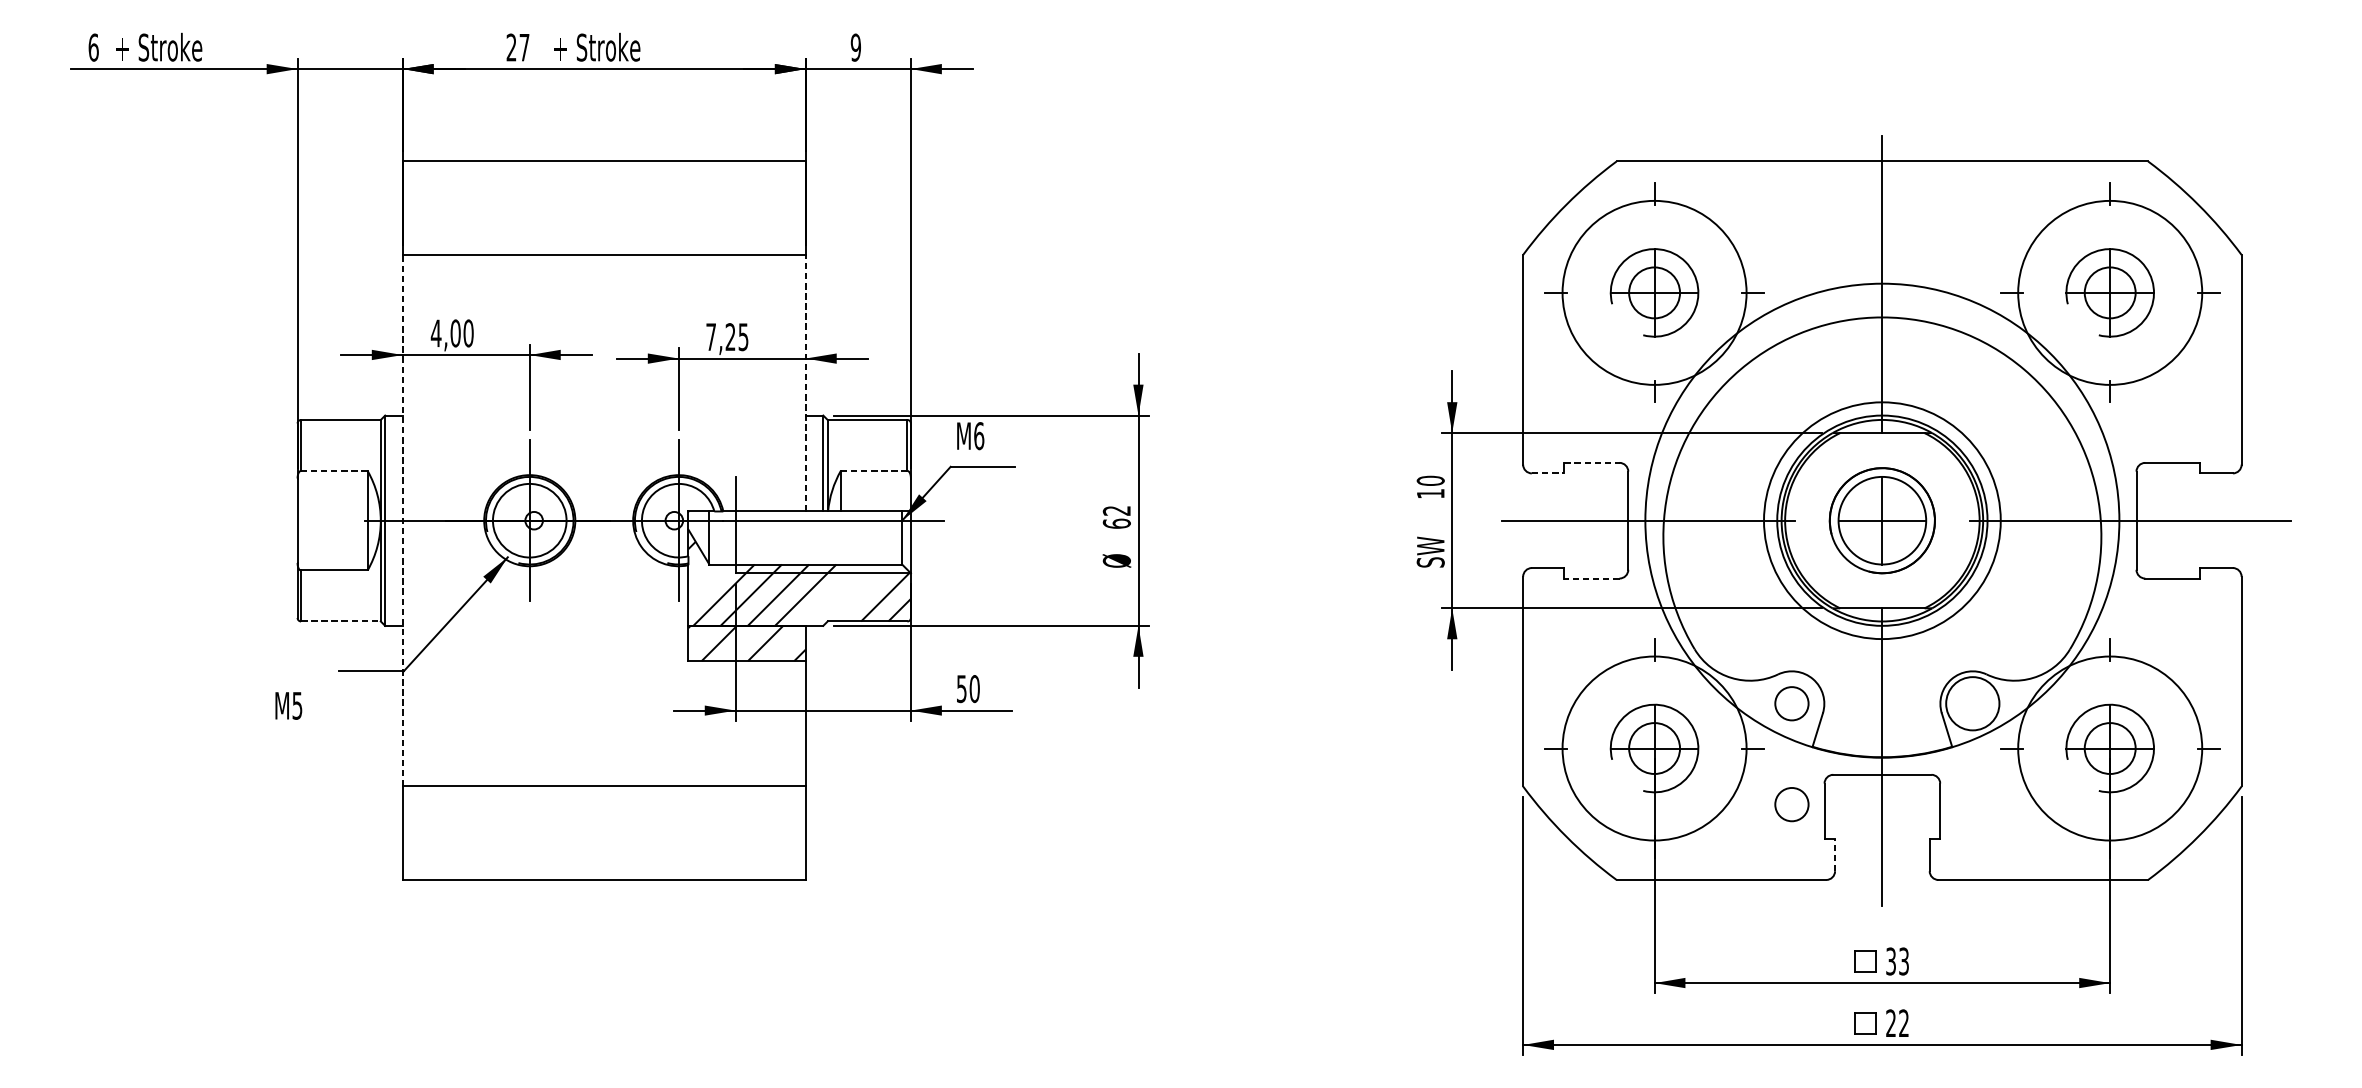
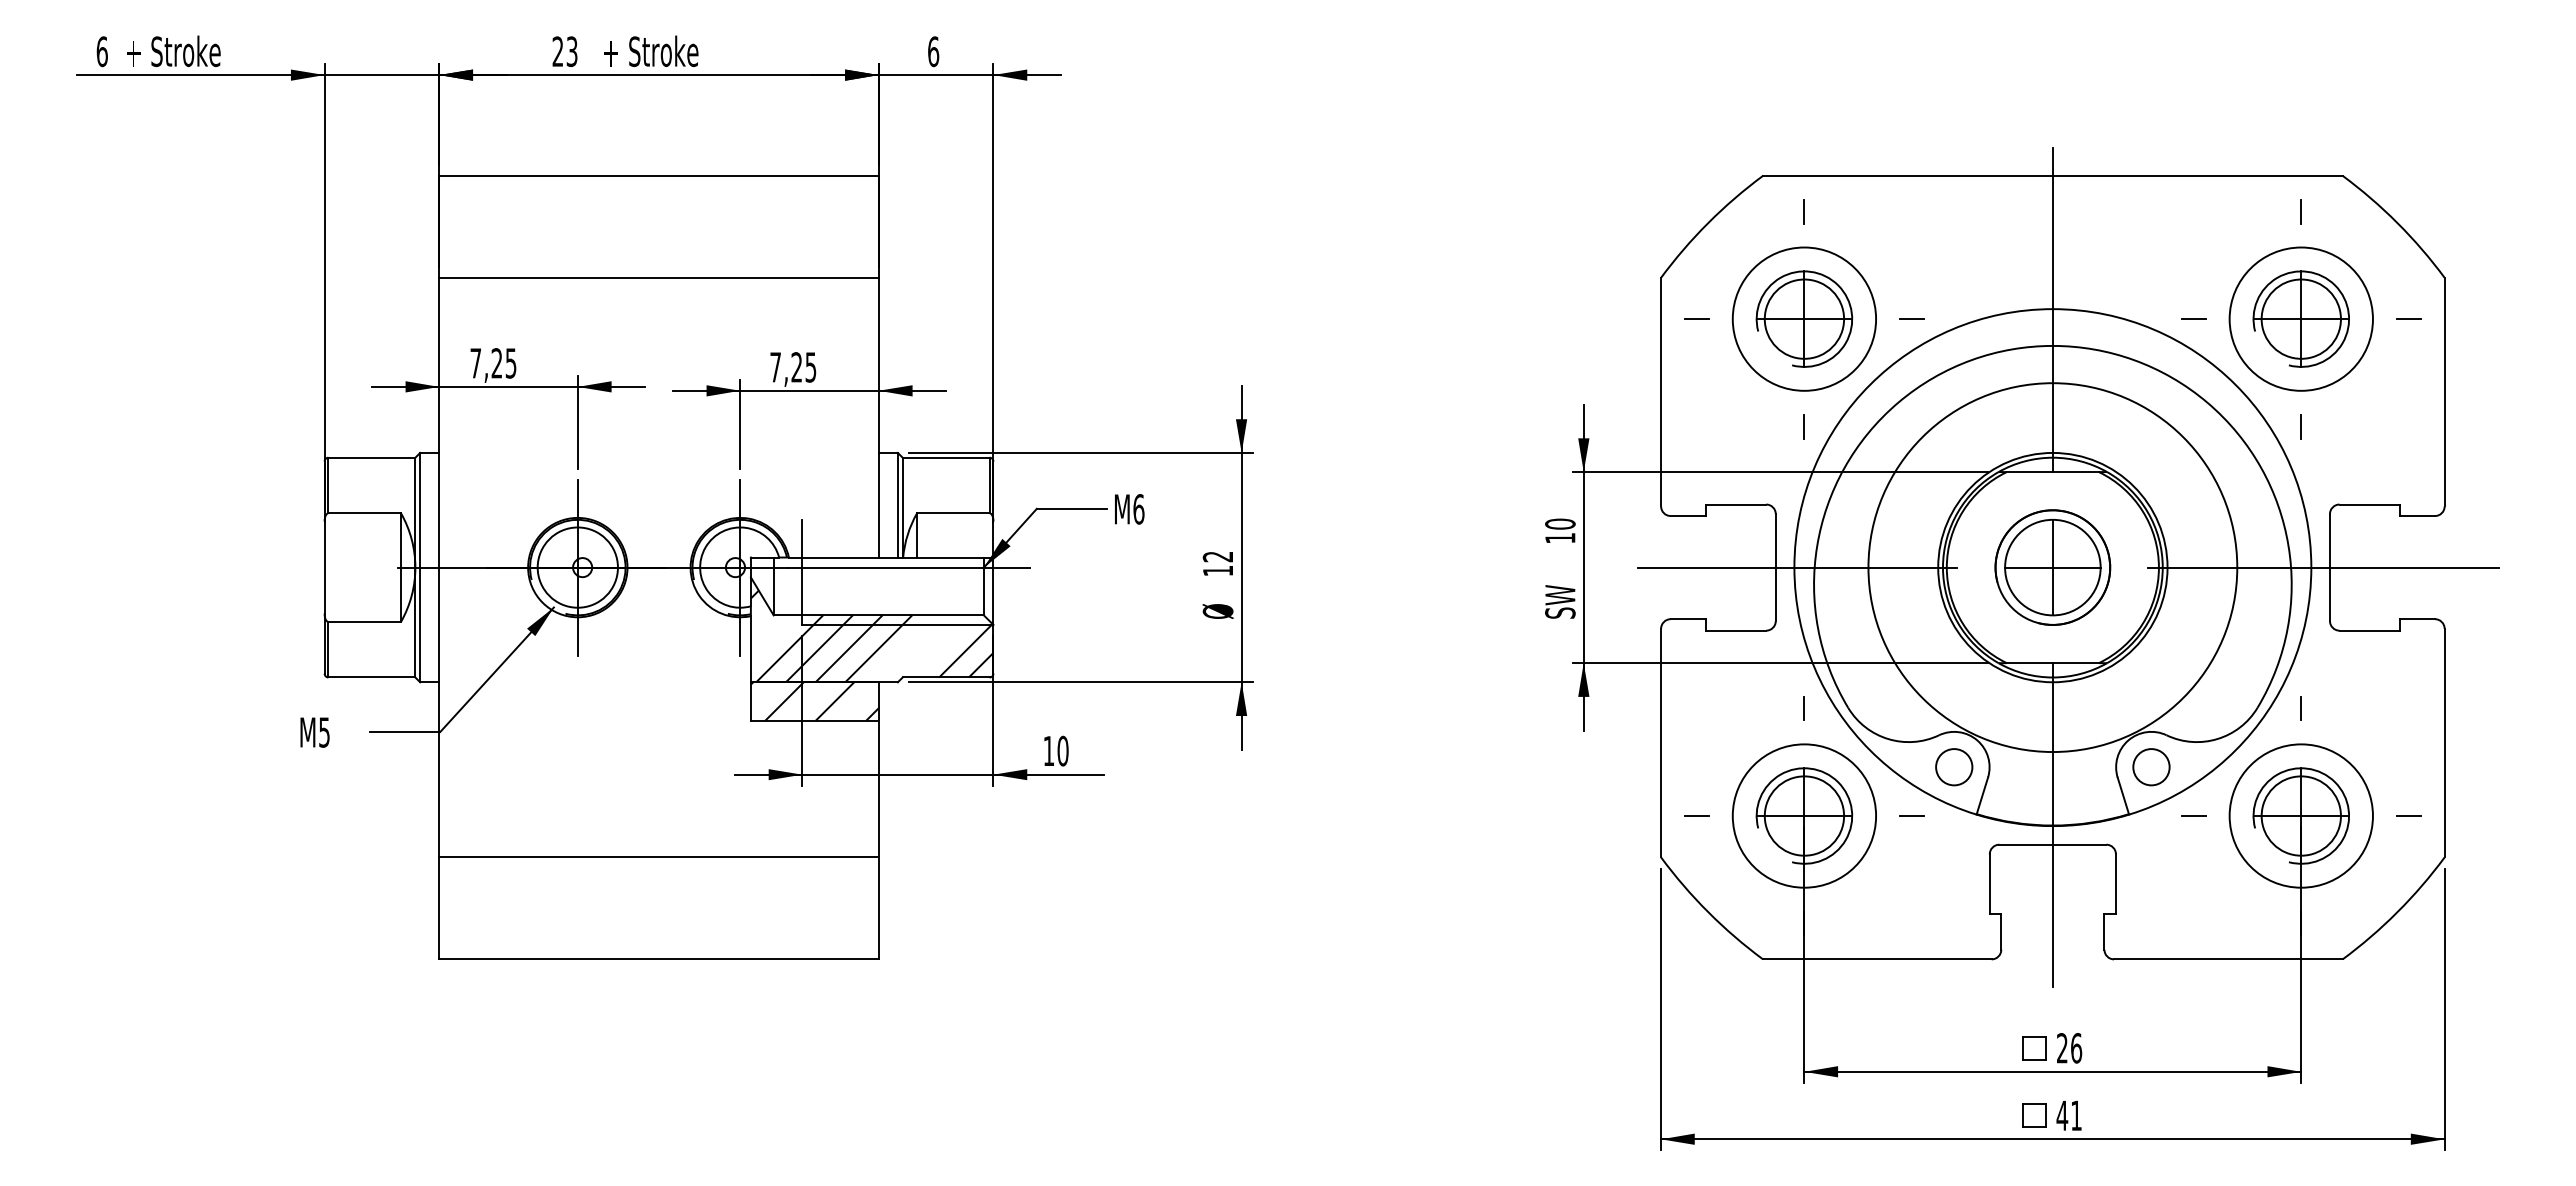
text: (523, 47) -> (571, 51), 27 -> 23
text: (855, 47) -> (933, 51), 9 -> 6
circle: (1654, 292) -> (1804, 318), size x0.71
circle: (1654, 292) -> (1804, 318), size x1.43
circle: (2109, 292) -> (2300, 318), size x0.71
circle: (2109, 292) -> (2300, 318), size x1.43
text: (452, 333) -> (493, 363), 4,00 -> 7,25
line: (805, 383) -> (878, 417), dashed -> solid
text: (970, 436) -> (1129, 509), moved
line: (1592, 462) -> (1736, 504), dashed -> solid
line: (334, 471) -> (364, 513), dashed -> solid
line: (874, 471) -> (953, 513), dashed -> solid
line: (1548, 473) -> (1688, 516), dashed -> solid
line: (402, 520) -> (439, 567), dashed -> solid
circle: (1882, 520) -> (2052, 567), size x1.43
text: (1116, 523) -> (1217, 570), 62 -> 12
line: (1591, 578) -> (1735, 630), dashed -> solid
line: (341, 621) -> (372, 677), dashed -> solid
text: (961, 689) -> (1048, 751), 50 -> 10
circle: (1972, 704) -> (2151, 767), size x0.62
text: (288, 705) -> (314, 732), moved
circle: (1654, 748) -> (1804, 815), size x0.71
circle: (1654, 748) -> (1804, 815), size x1.43
circle: (2109, 748) -> (2300, 815), size x0.71
circle: (2109, 748) -> (2300, 815), size x1.43
circle: (1792, 804) -> (1954, 877), removed
line: (1835, 855) -> (2001, 932), dashed -> solid
text: (1897, 961) -> (2069, 1048), 33 -> 26
text: (1896, 1023) -> (2068, 1115), 22 -> 41

